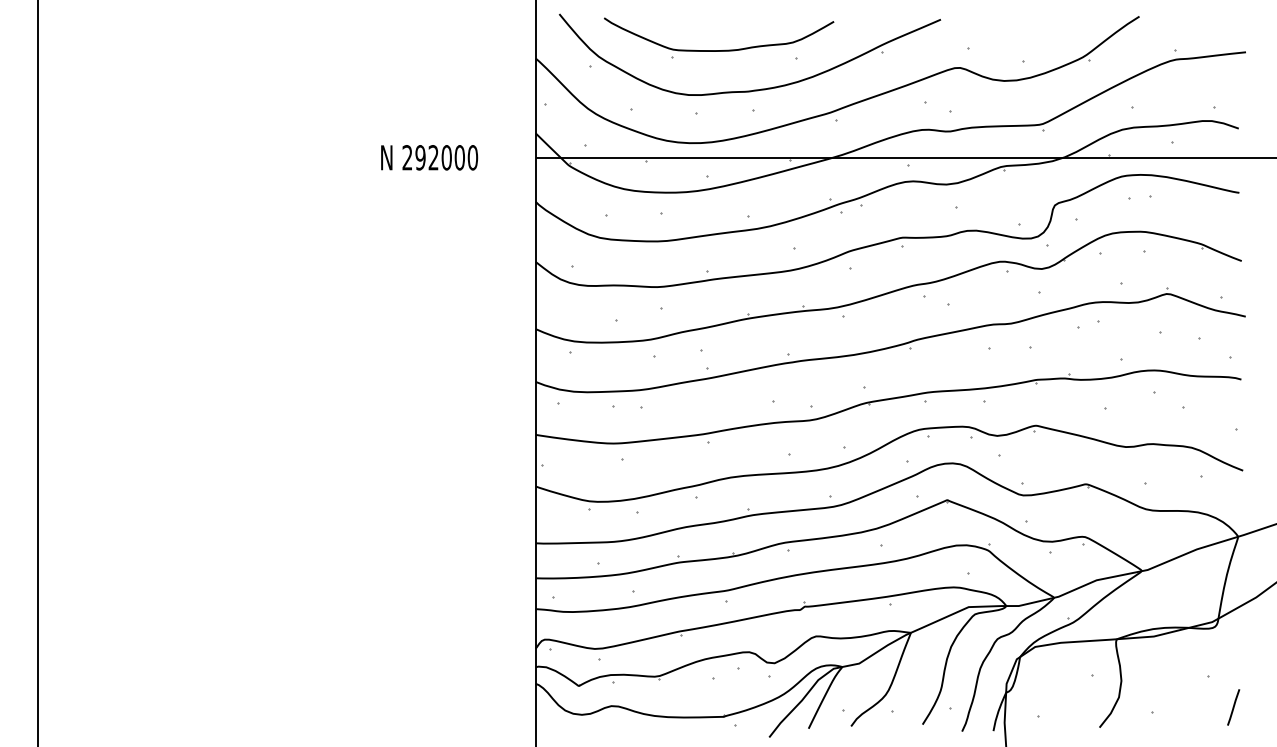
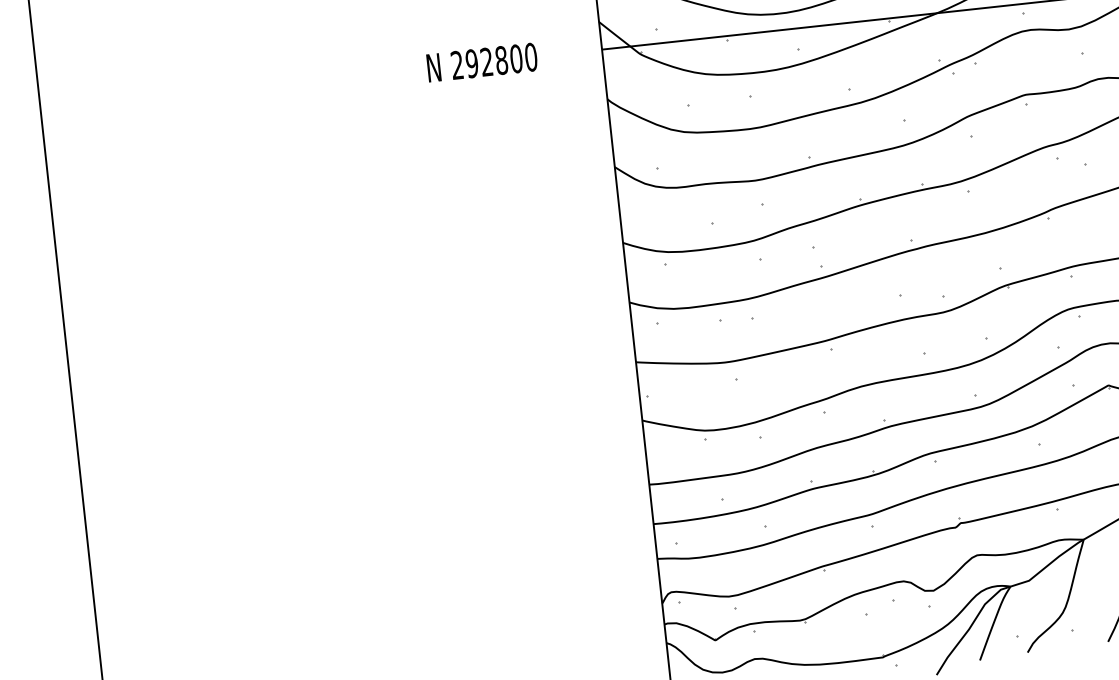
text: (446, 157) -> (501, 60), 292000 -> 292800

